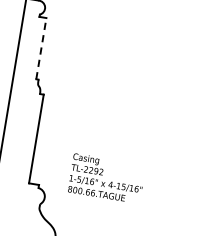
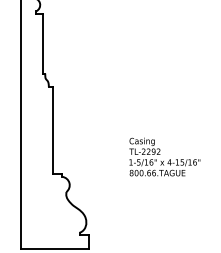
line: (40, 48) -> (42, 43), dashed -> solid
text: (106, 177) -> (164, 156), moved

